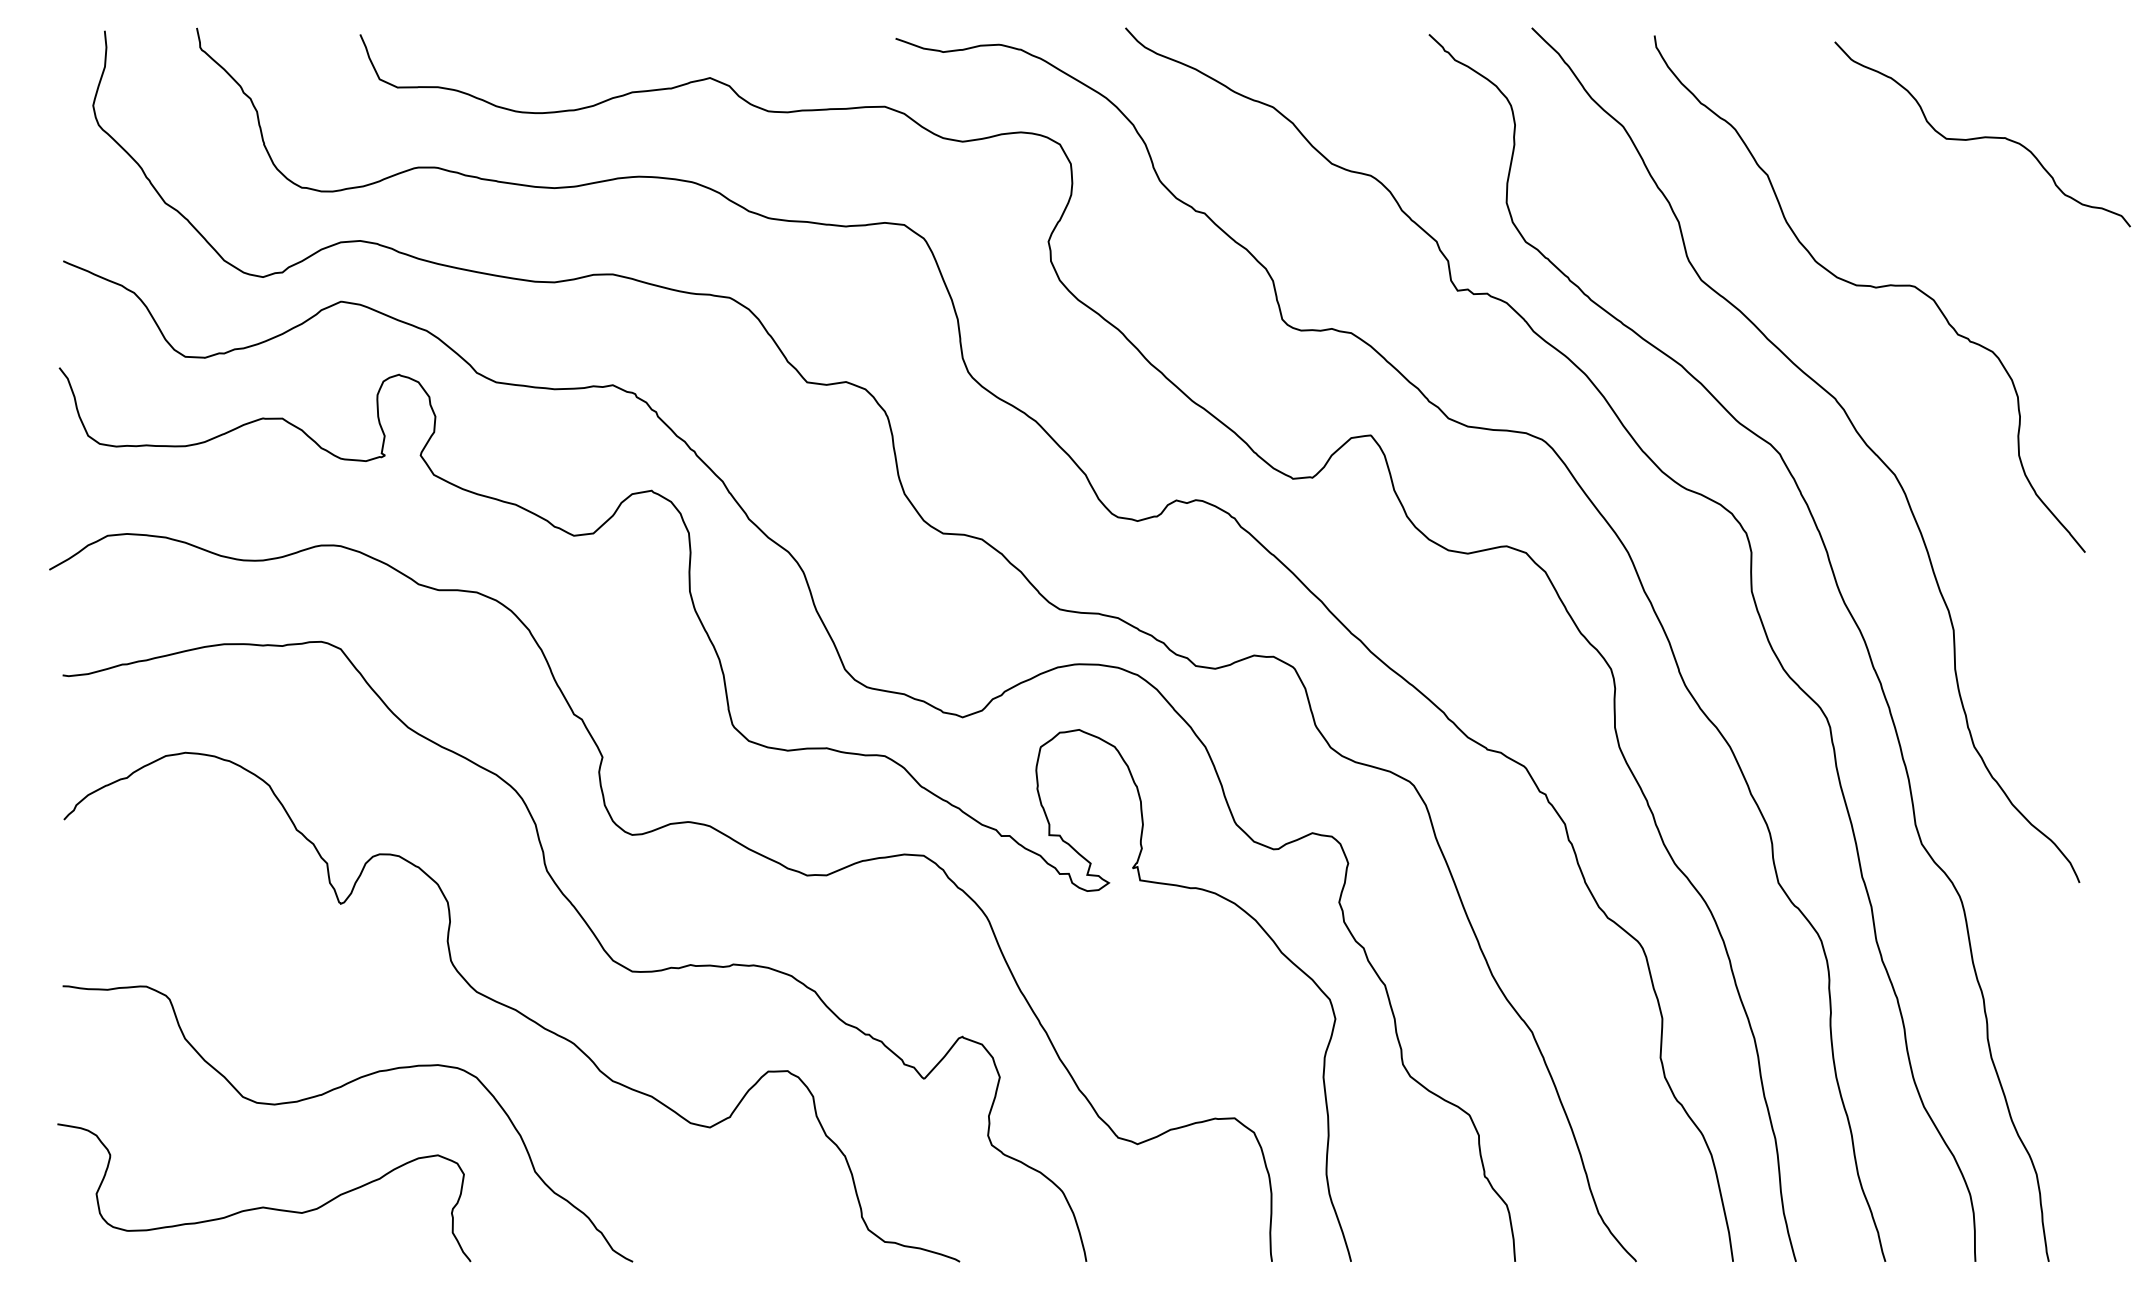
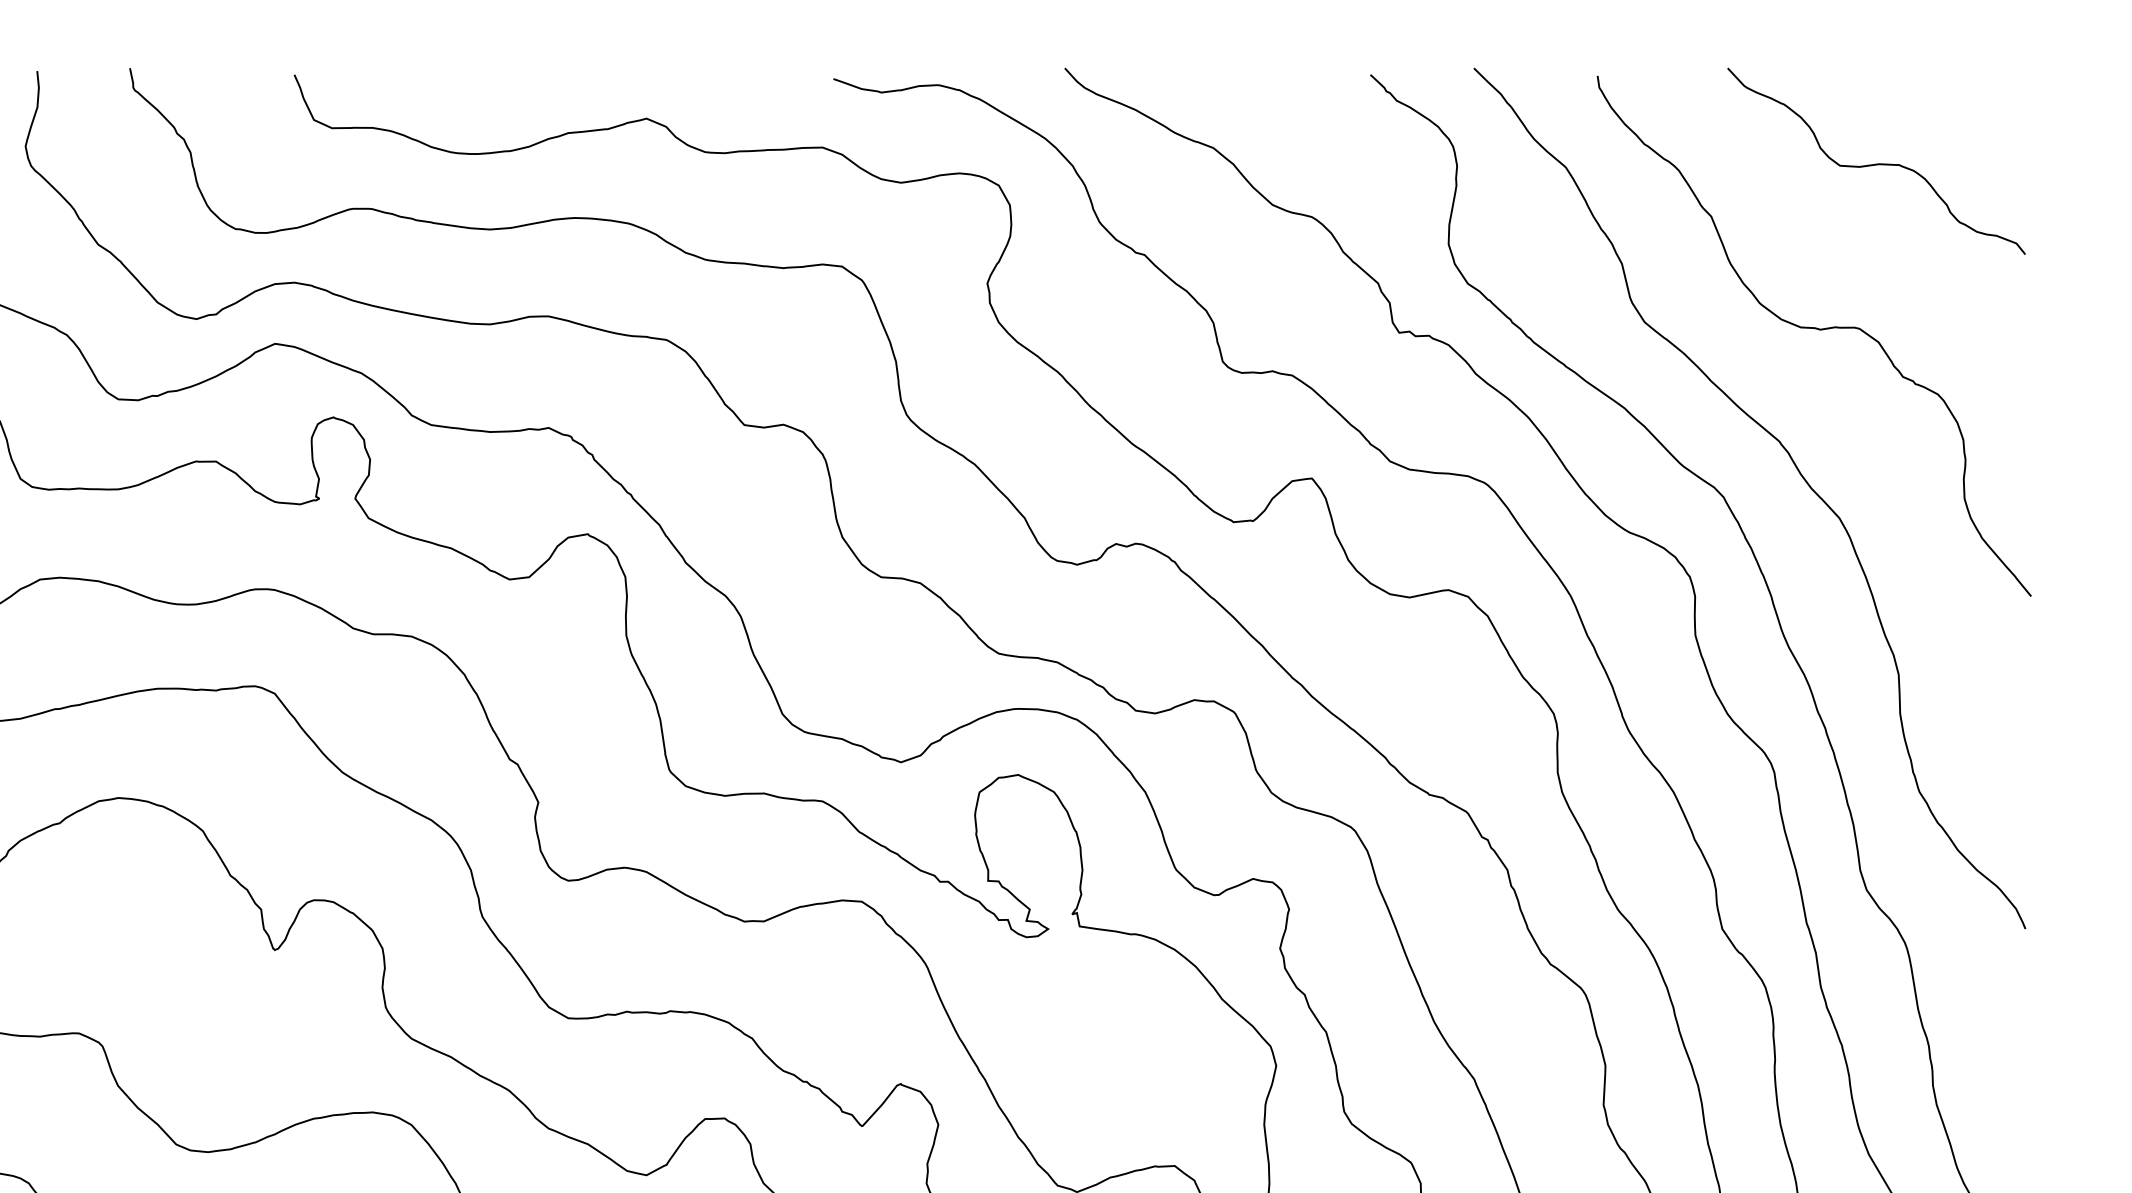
curve: (1982, 136) -> (1876, 163), moved

